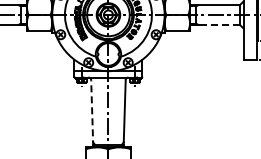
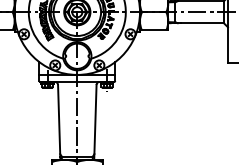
line: (219, 24) -> (201, 22), dashed -> solid
line: (92, 113) -> (59, 122), dashed -> solid

